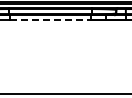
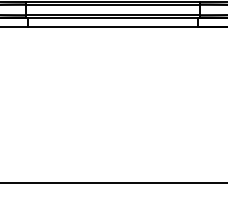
line: (50, 19) -> (113, 26), dashed -> solid

